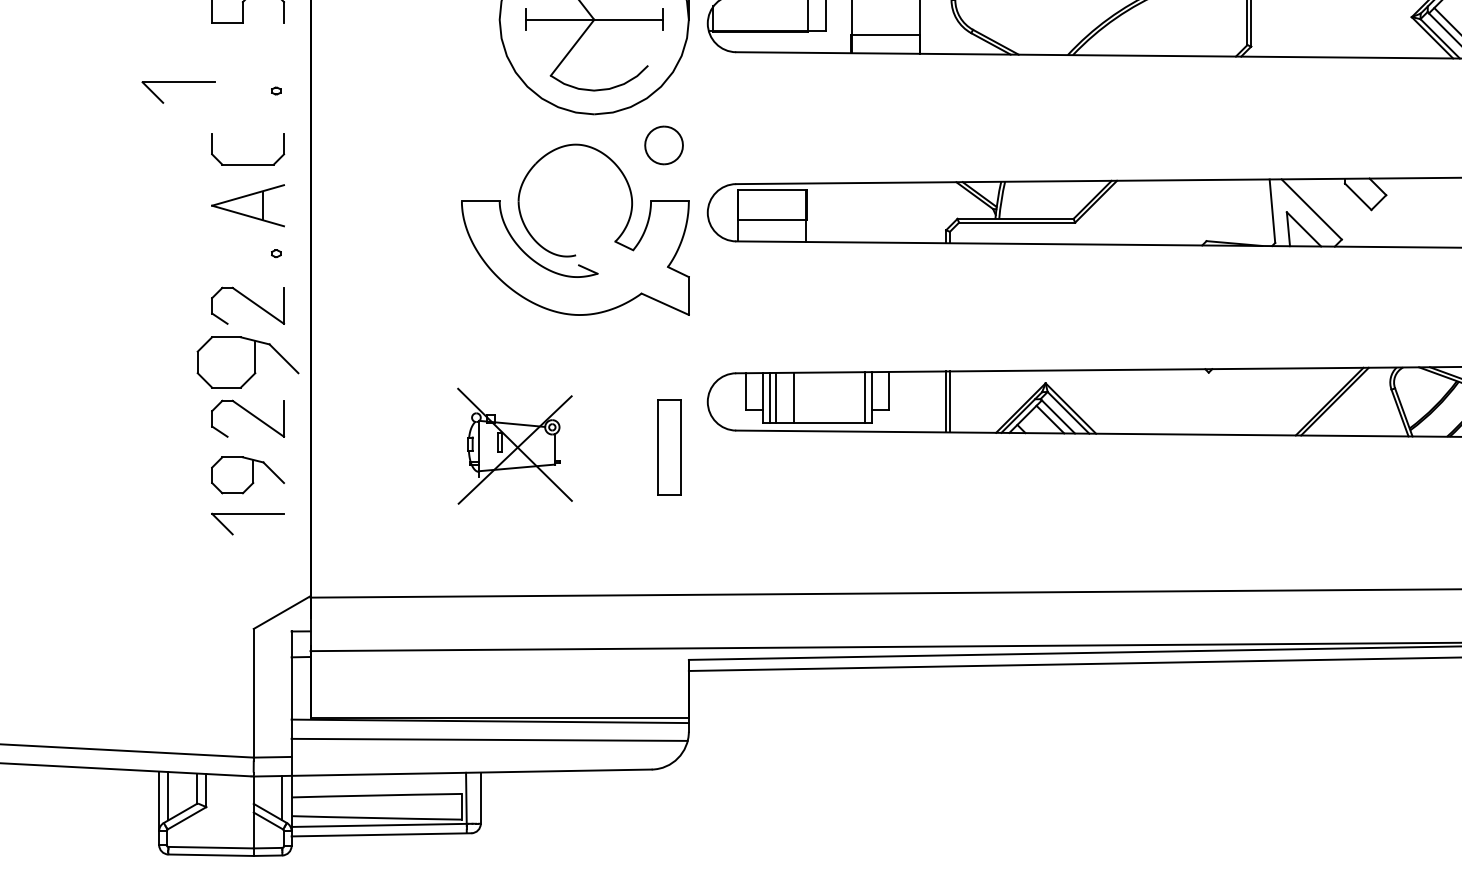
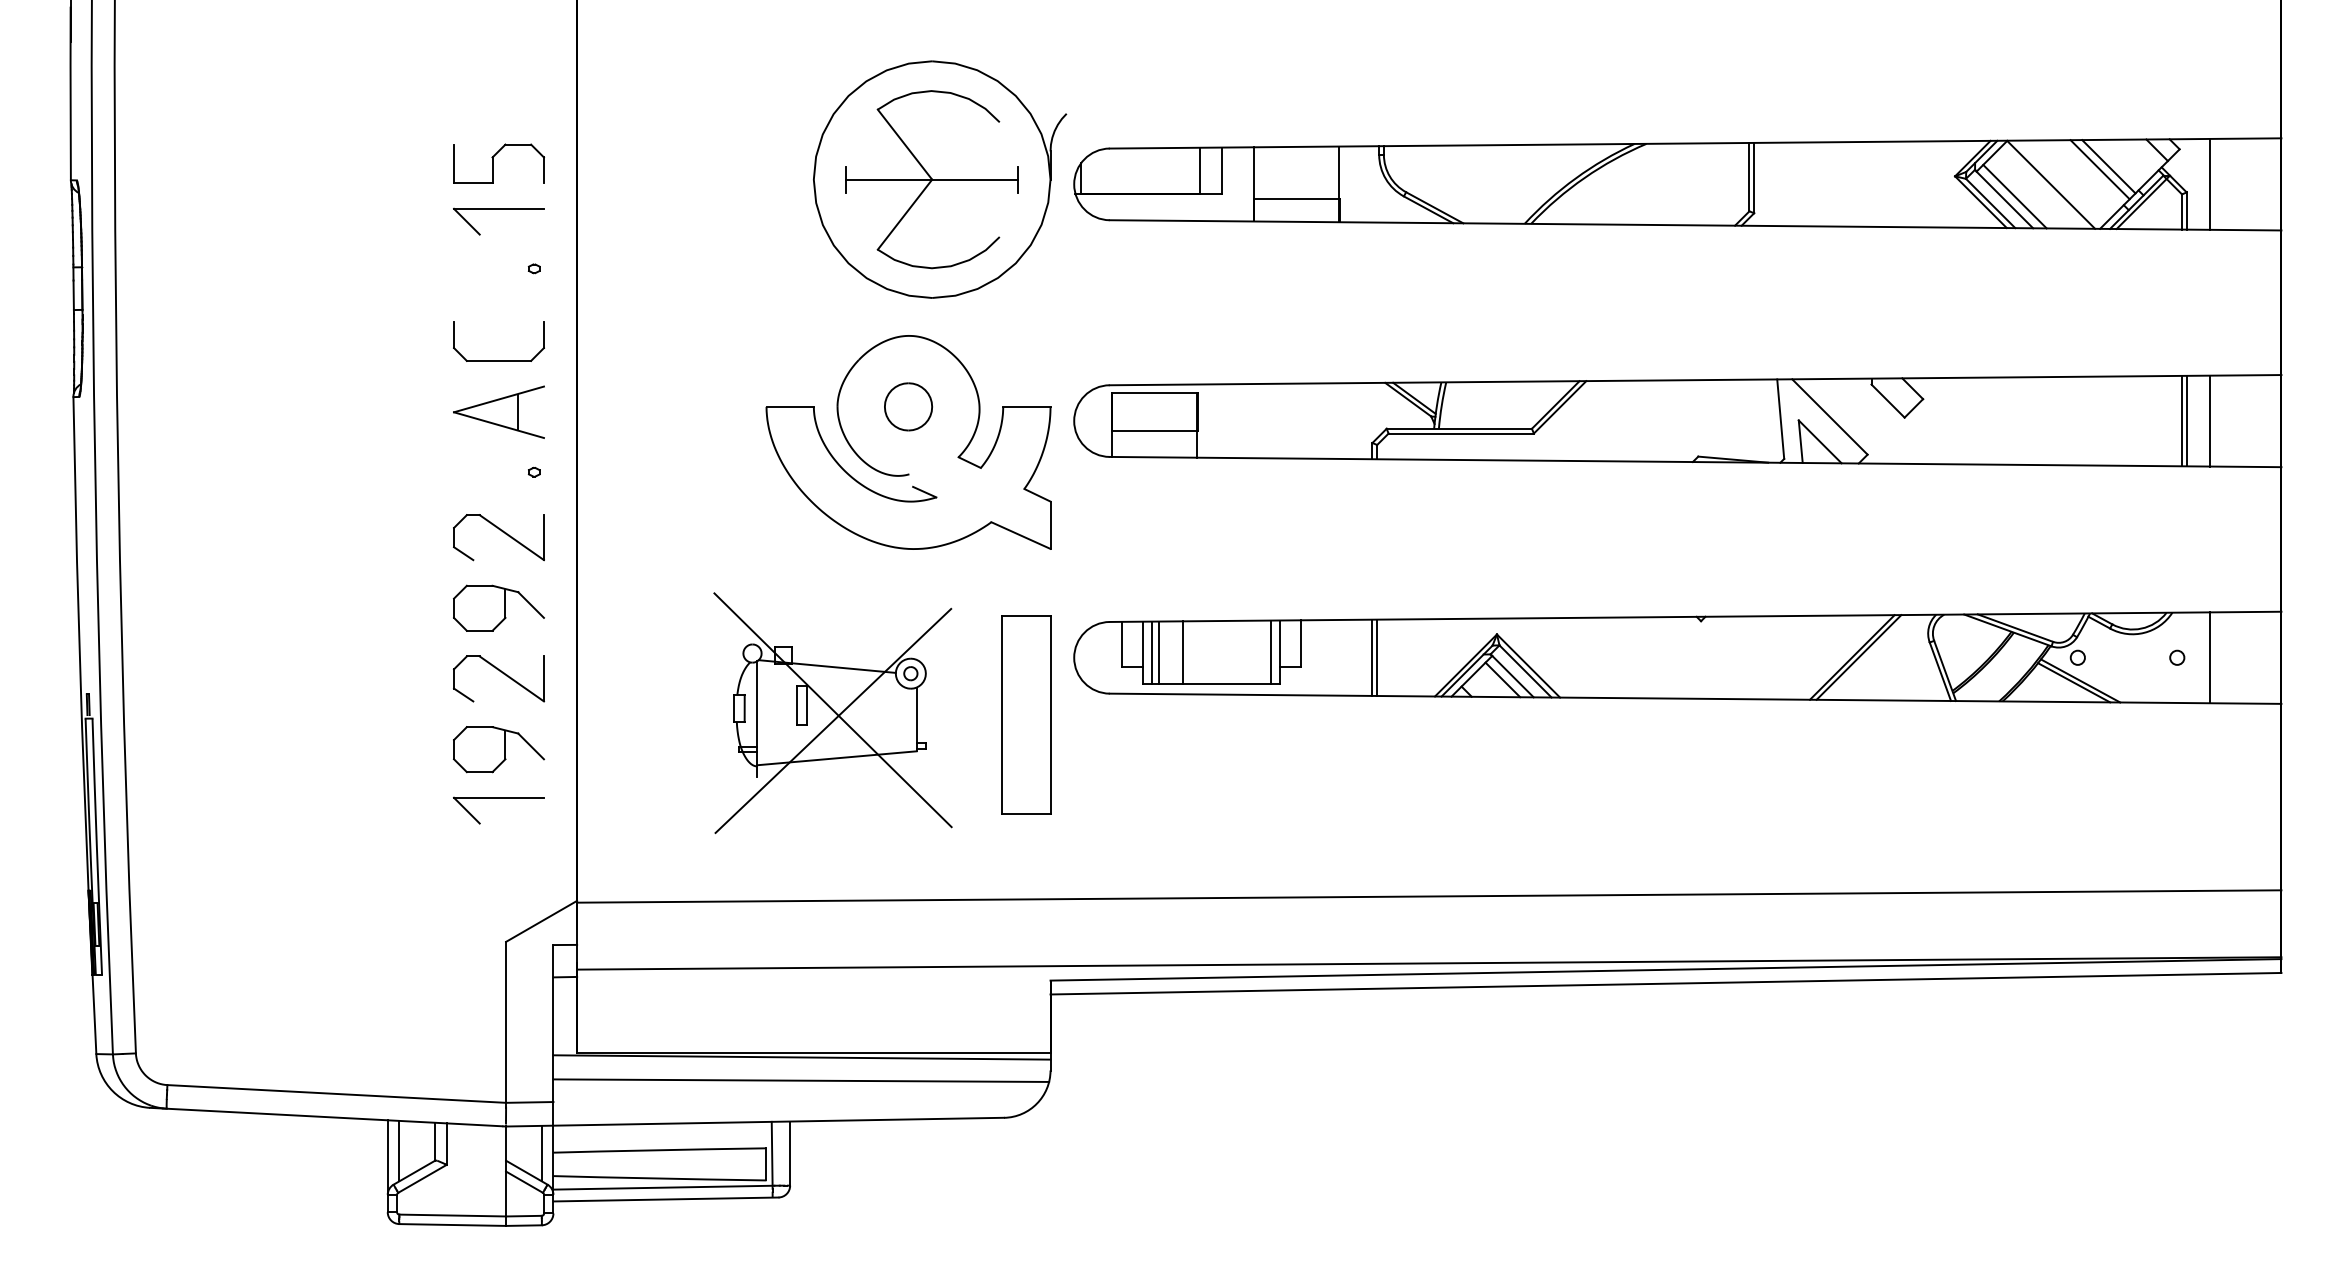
part: (178, 82) -> (498, 209), moved
part: (664, 145) -> (908, 406), moved
part: (247, 361) -> (498, 607), size x0.71
part: (514, 446) -> (832, 713), size x1.67
part: (669, 447) -> (1026, 714), size x1.67

